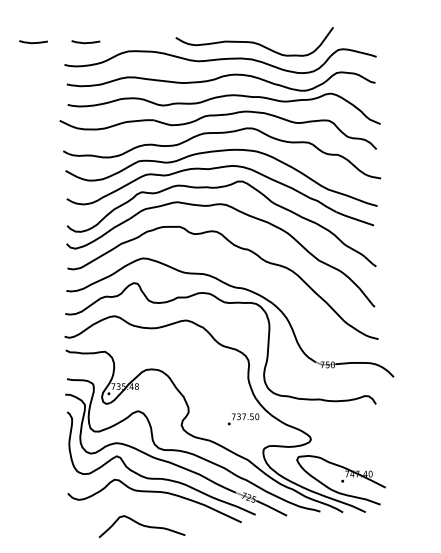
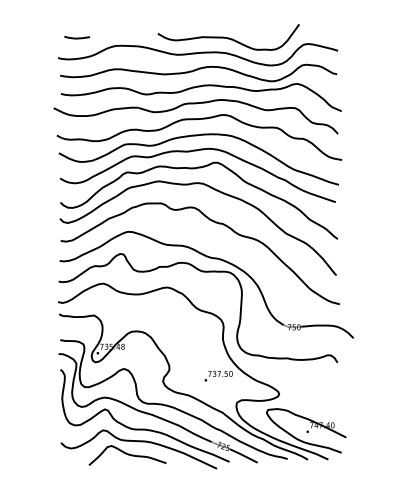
line: (33, 41) -> (30, 37), removed
curve: (141, 525) -> (127, 454), moved

